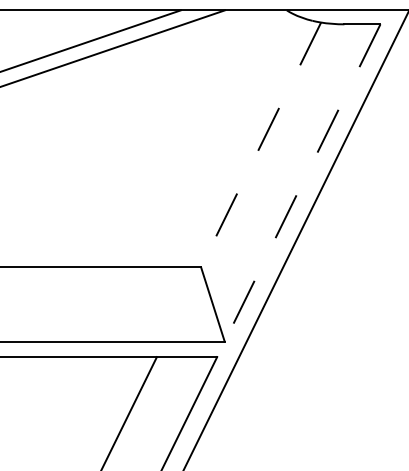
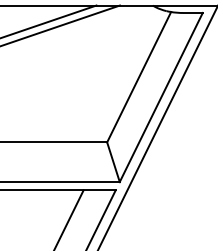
line: (261, 145) -> (139, 77), dashed -> solid
line: (303, 182) -> (161, 97), dashed -> solid

